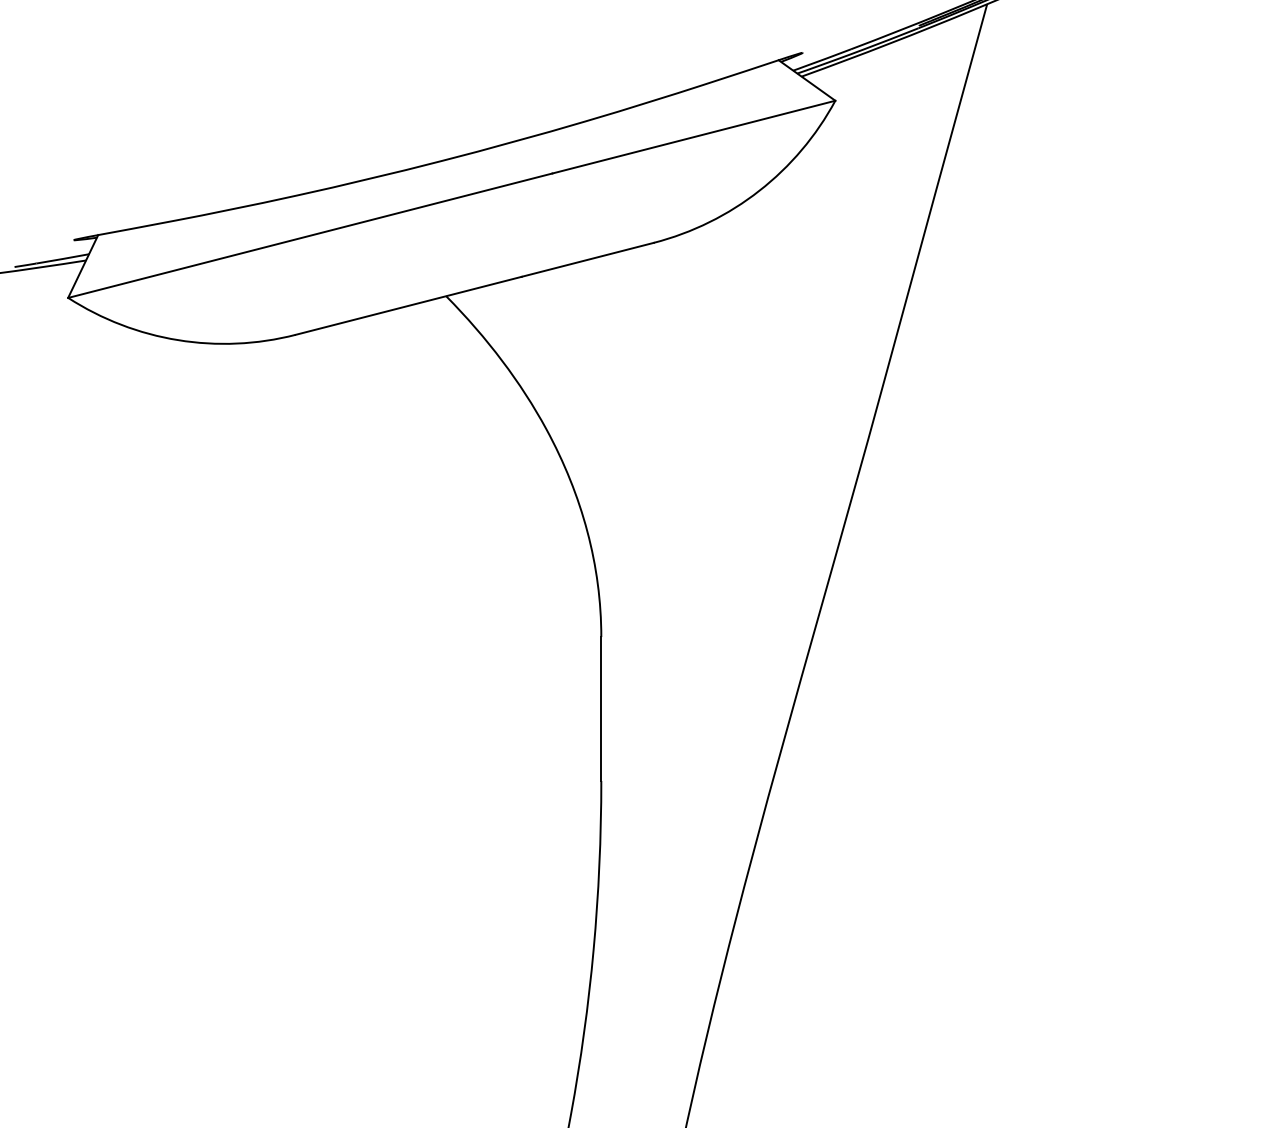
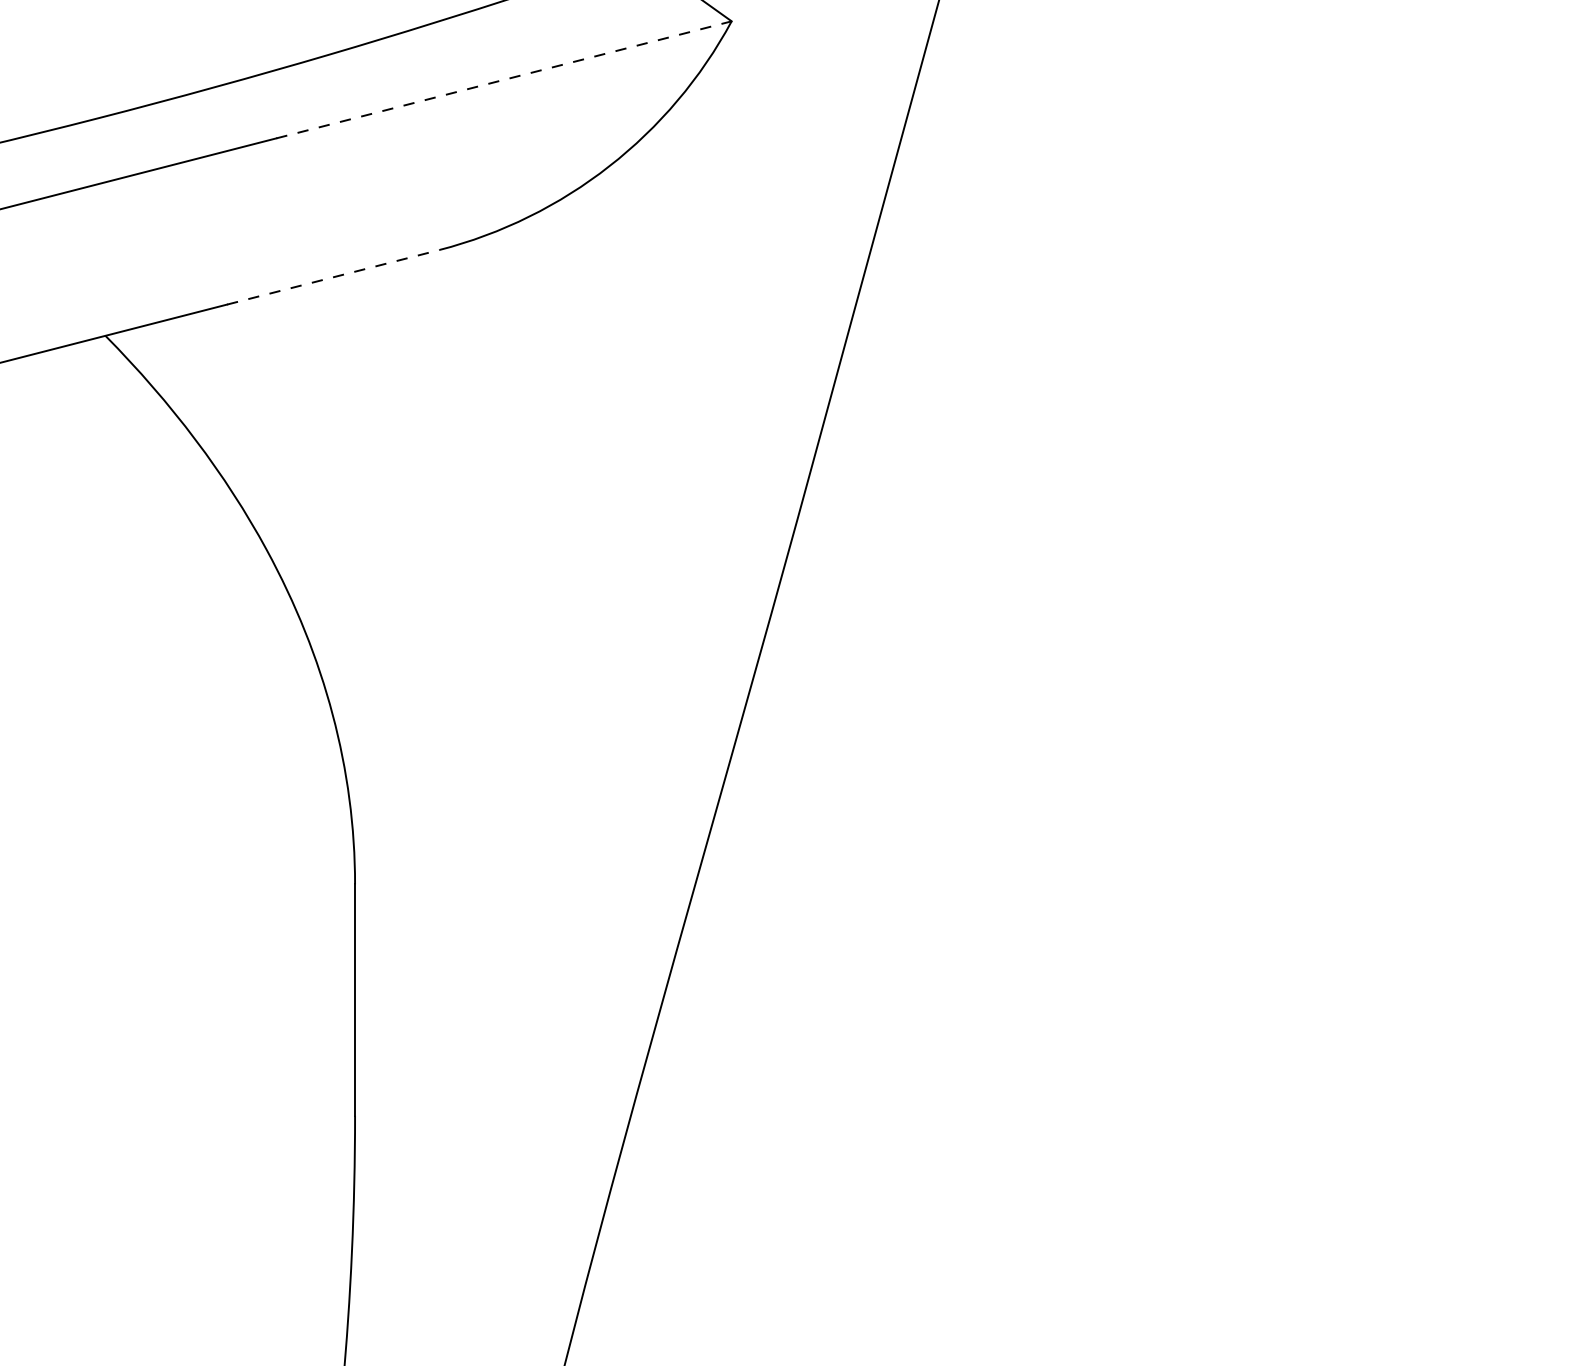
line: (694, 137) -> (505, 80), solid -> dashed
line: (588, 259) -> (334, 276), solid -> dashed

